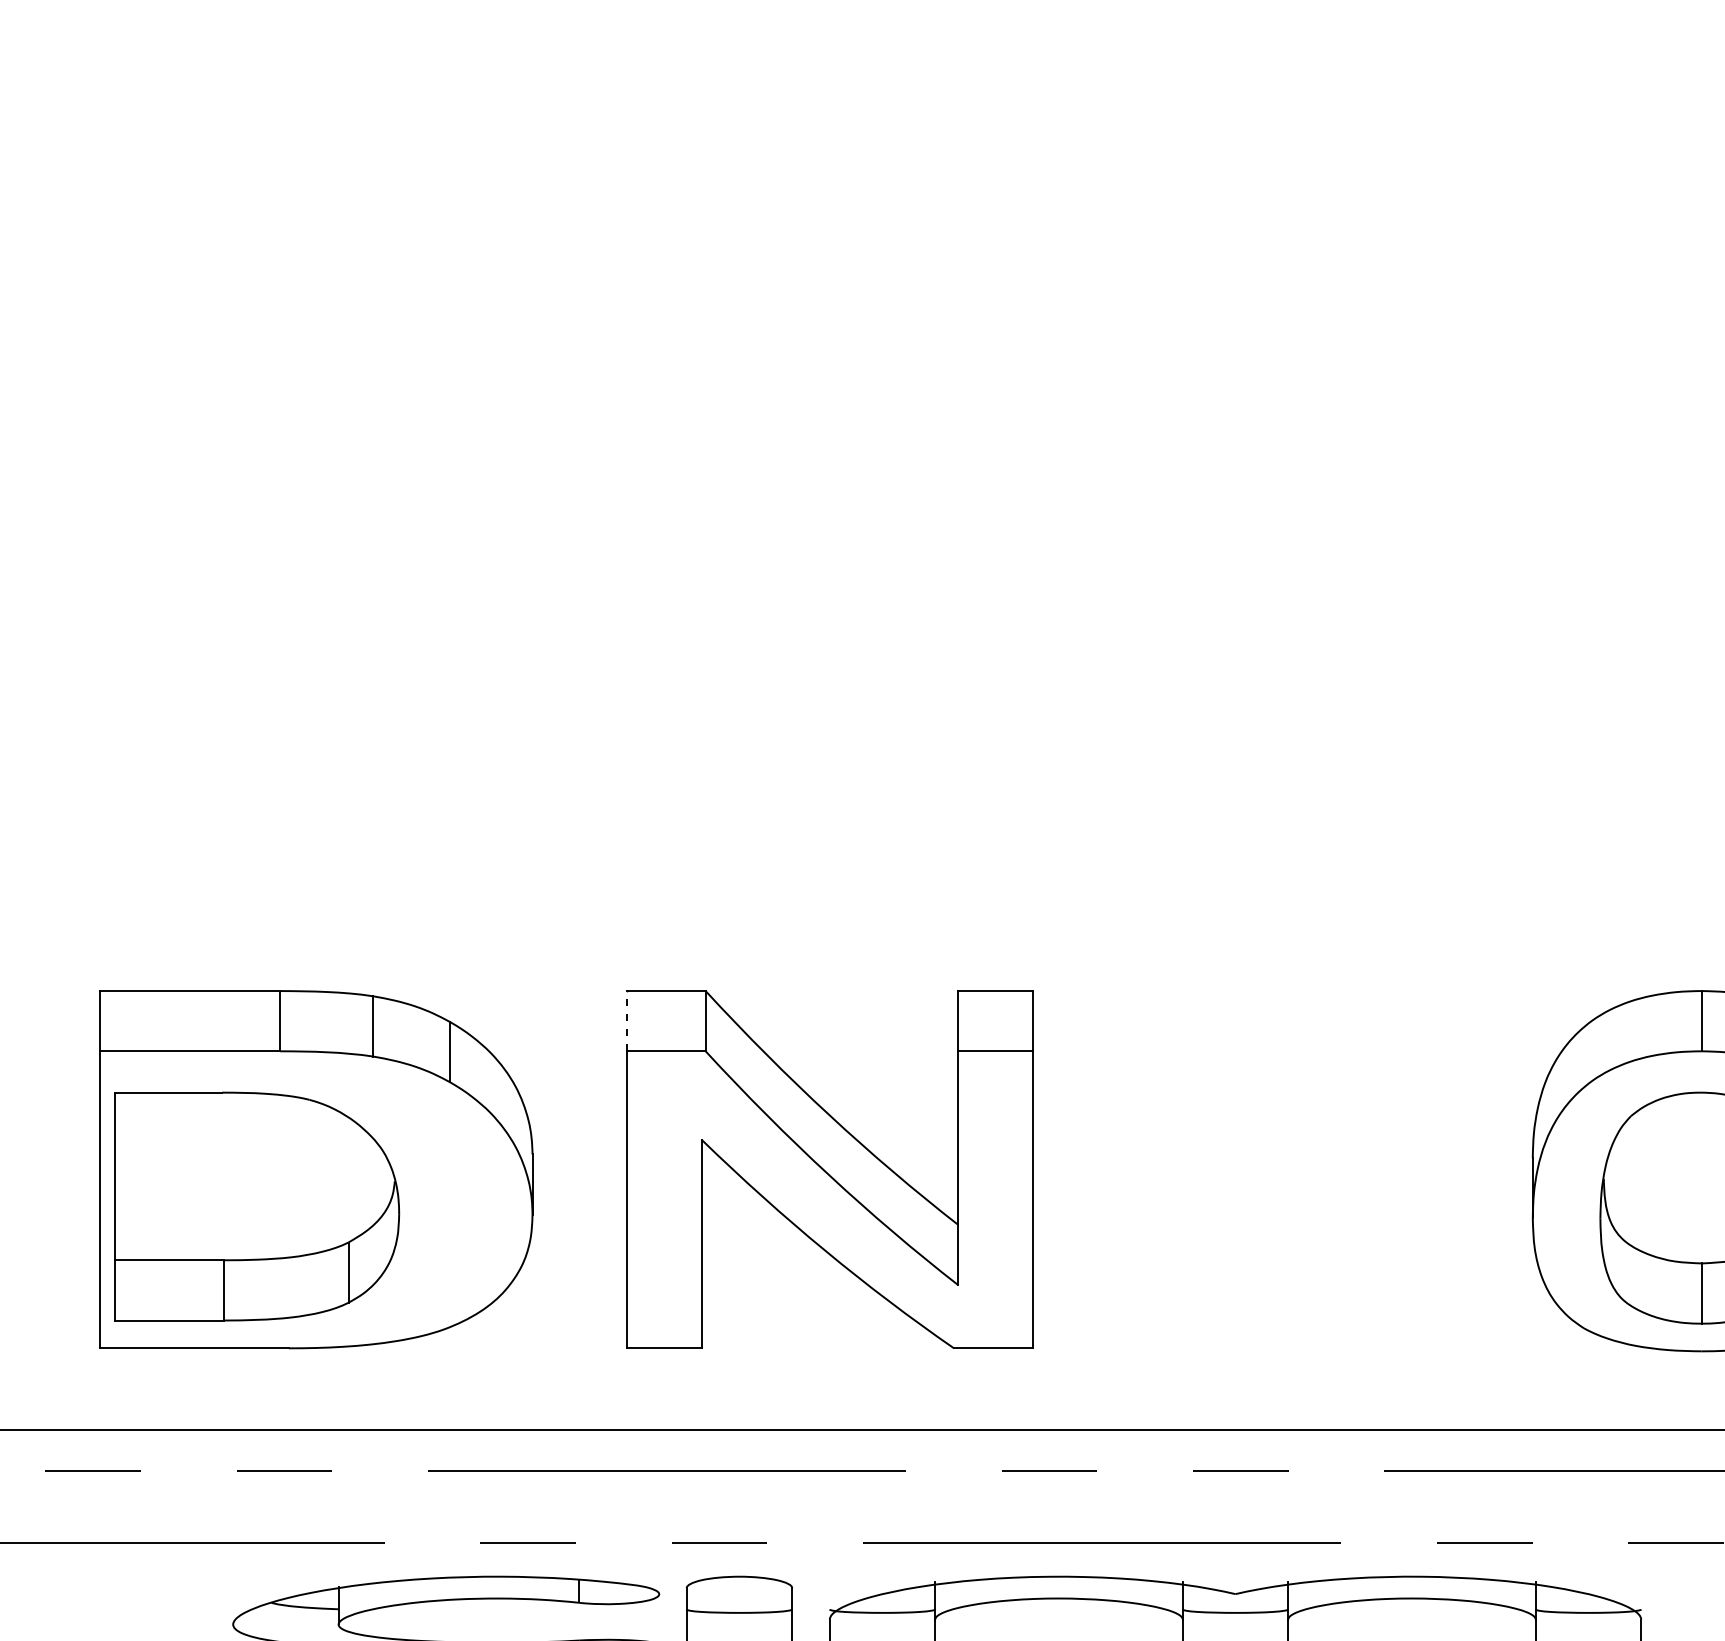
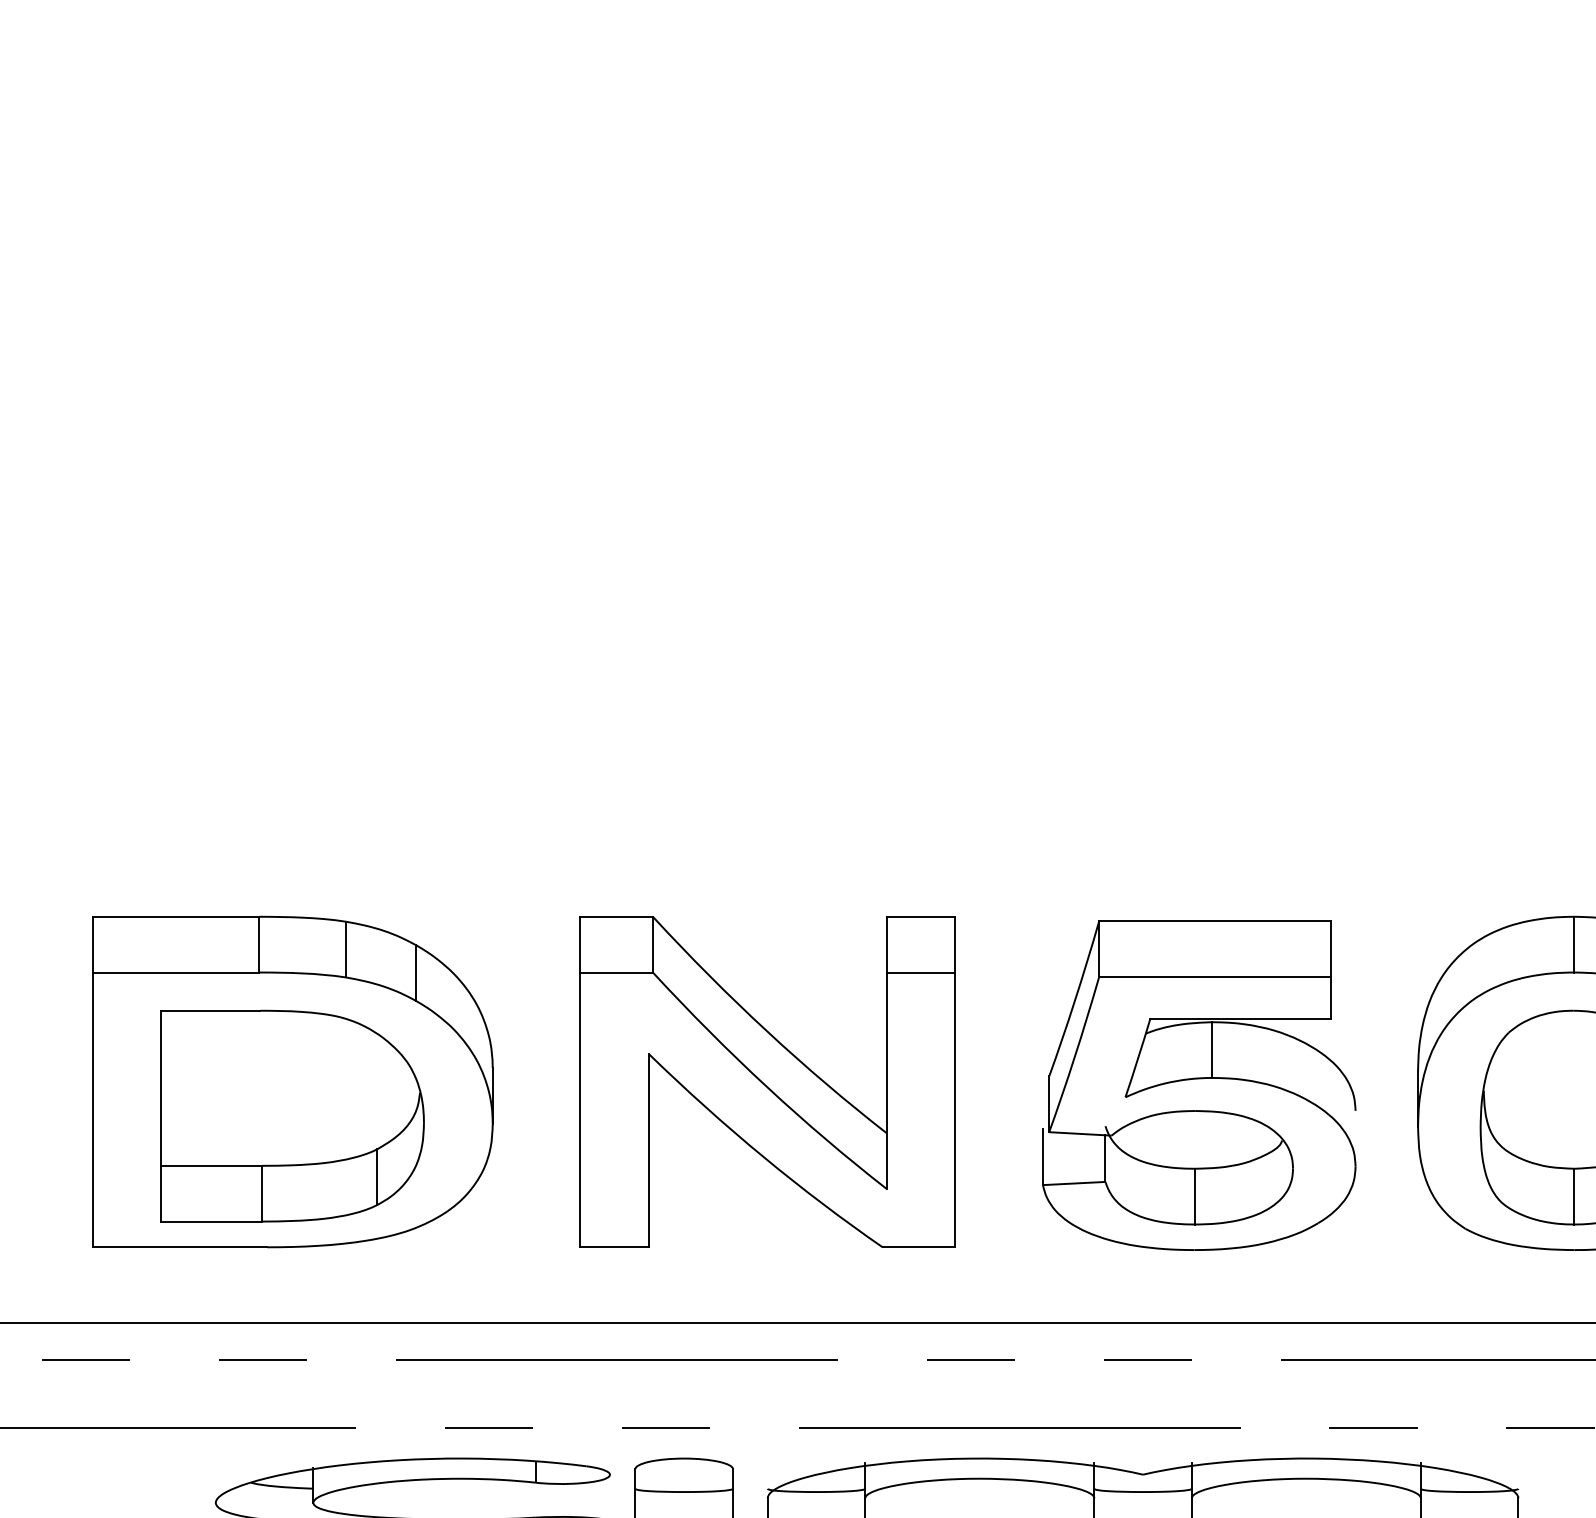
line: (627, 1020) -> (580, 944), dashed -> solid
part: (1296, 1173) -> (1199, 1085), added
part: (257, 1206) -> (292, 1116), moved

